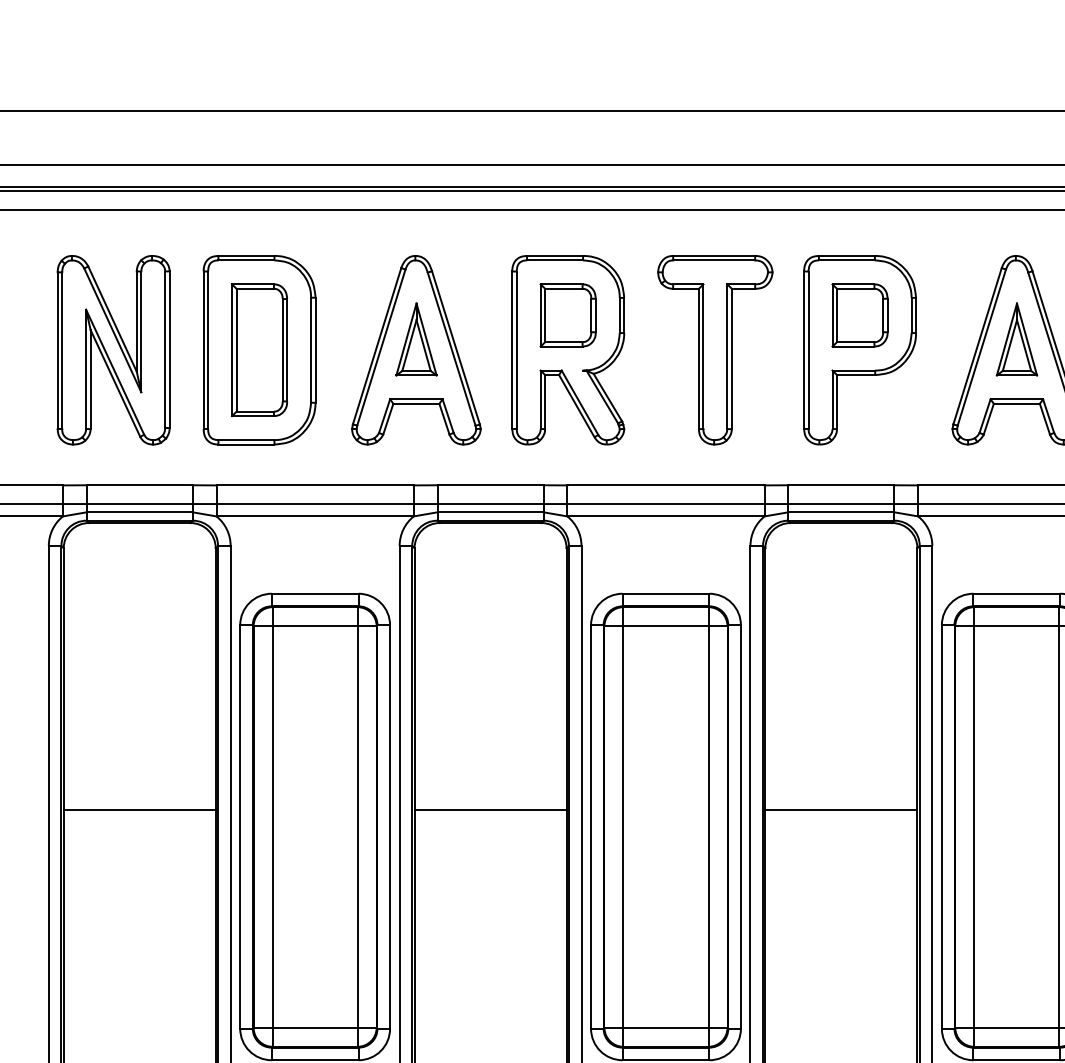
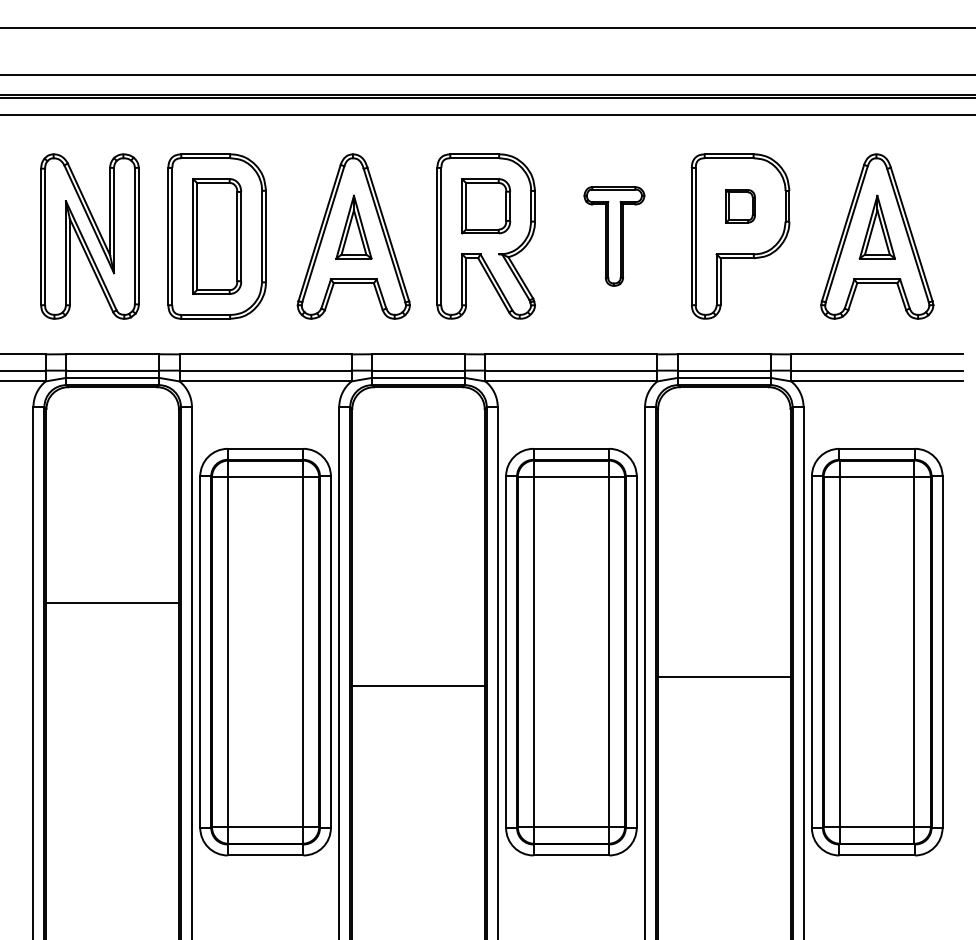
part: (859, 315) -> (740, 206), size x0.6
part: (715, 350) -> (614, 236), size x0.6
line: (139, 810) -> (112, 602), moved
line: (490, 810) -> (418, 685), moved
line: (841, 810) -> (724, 676), moved

